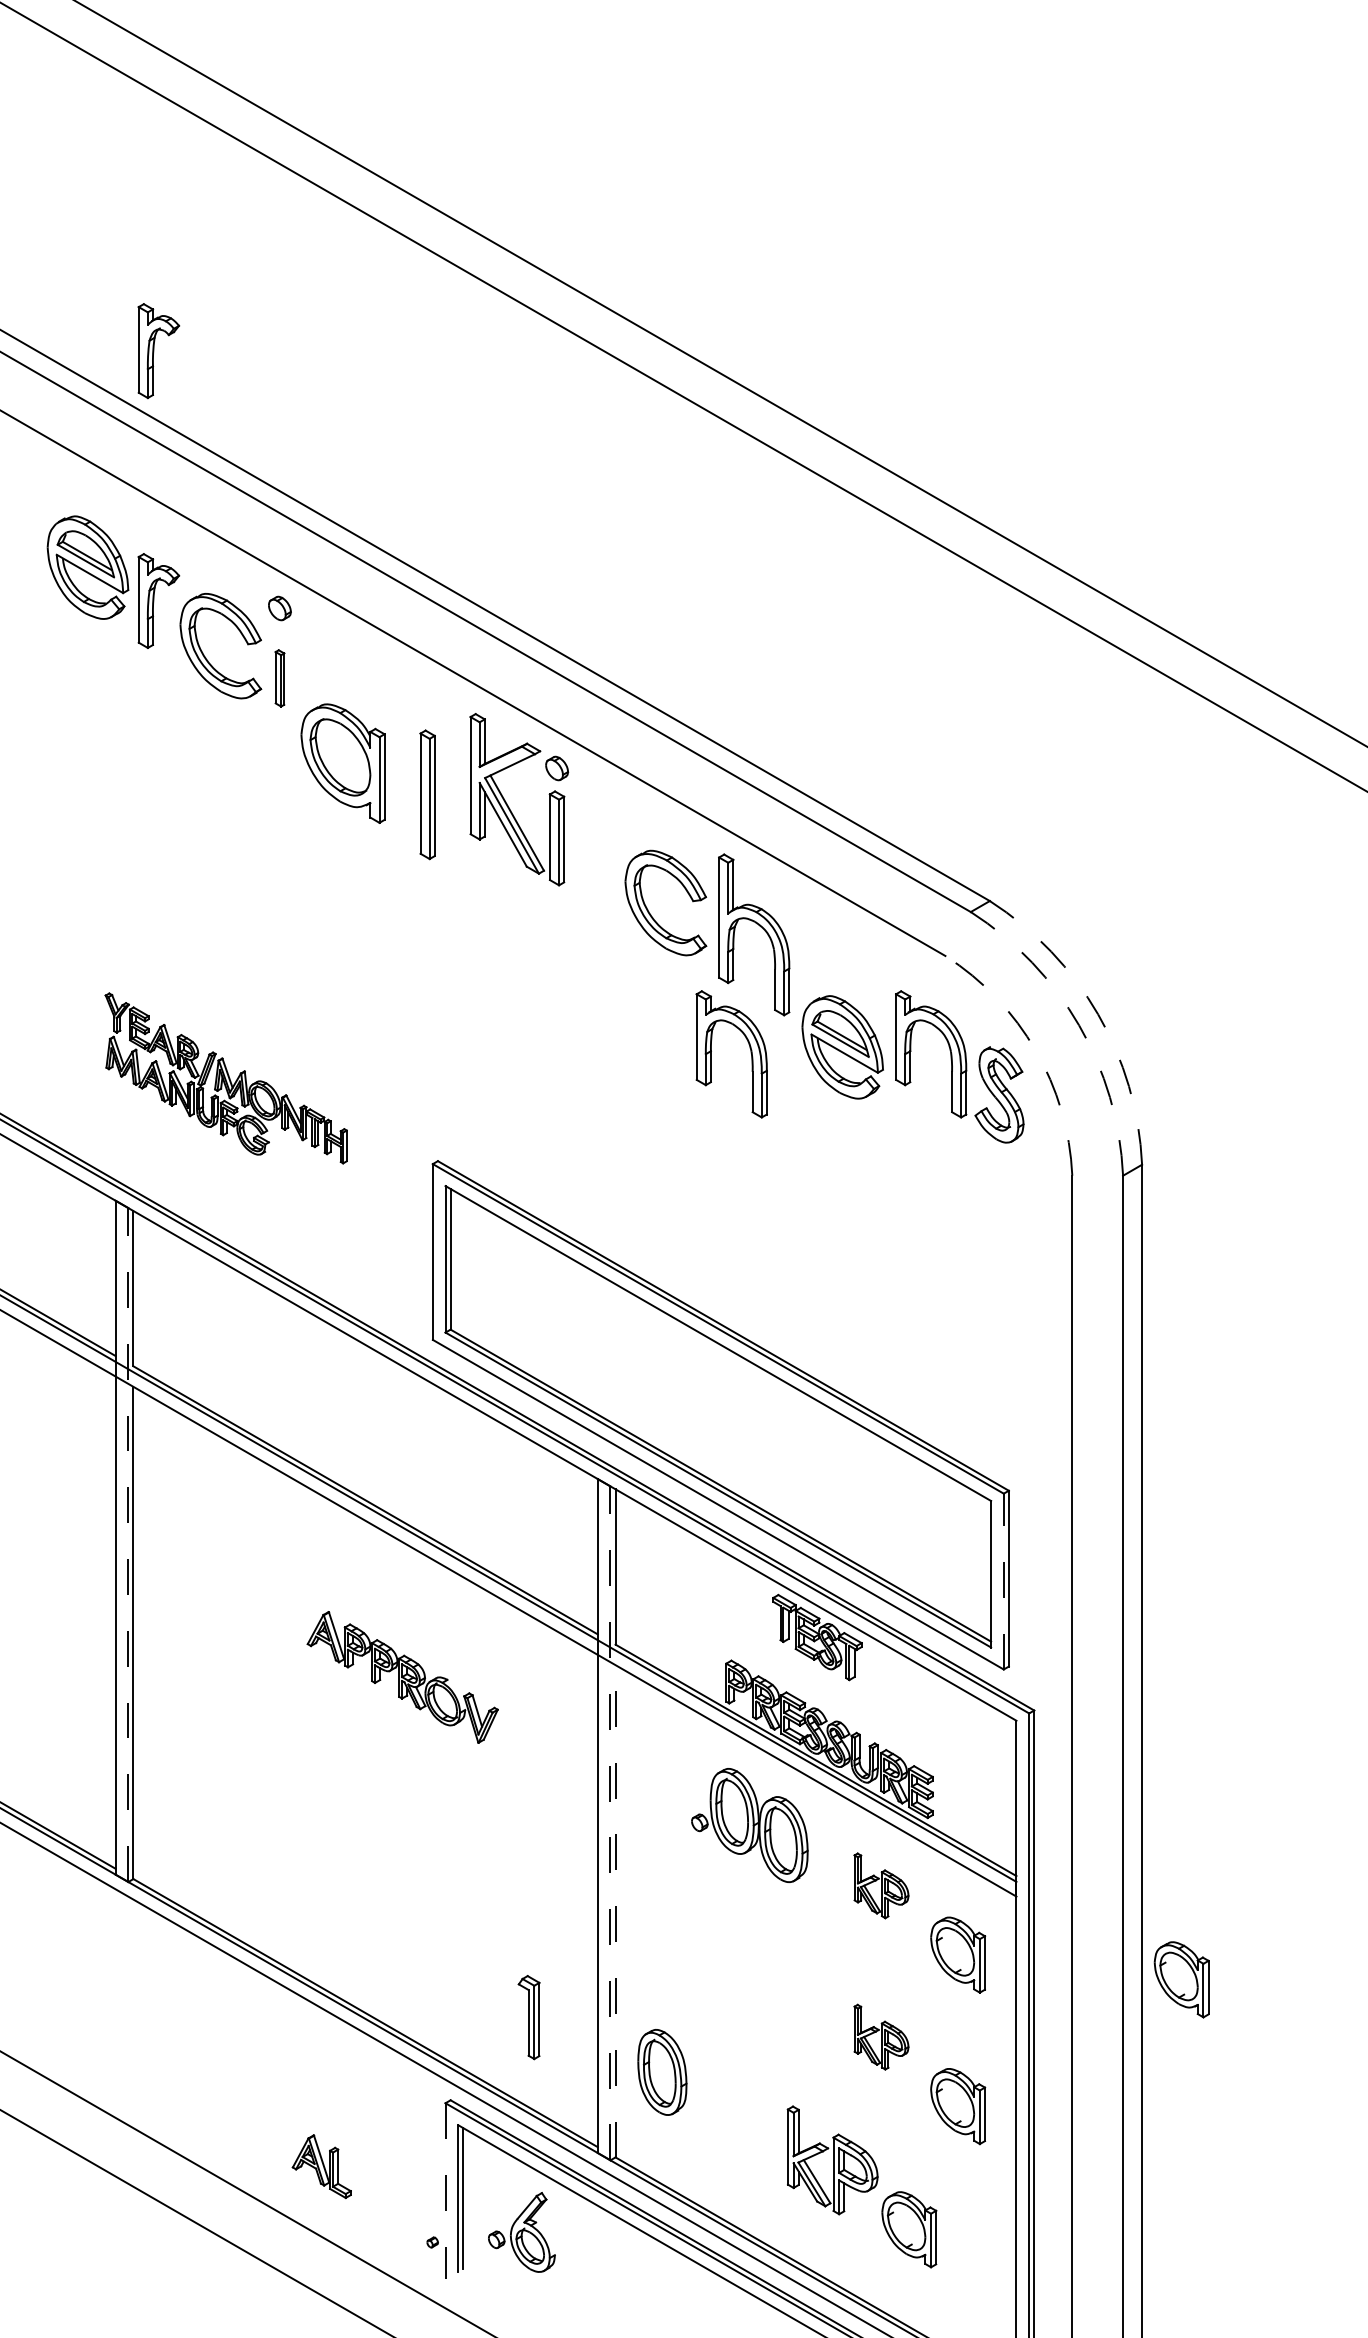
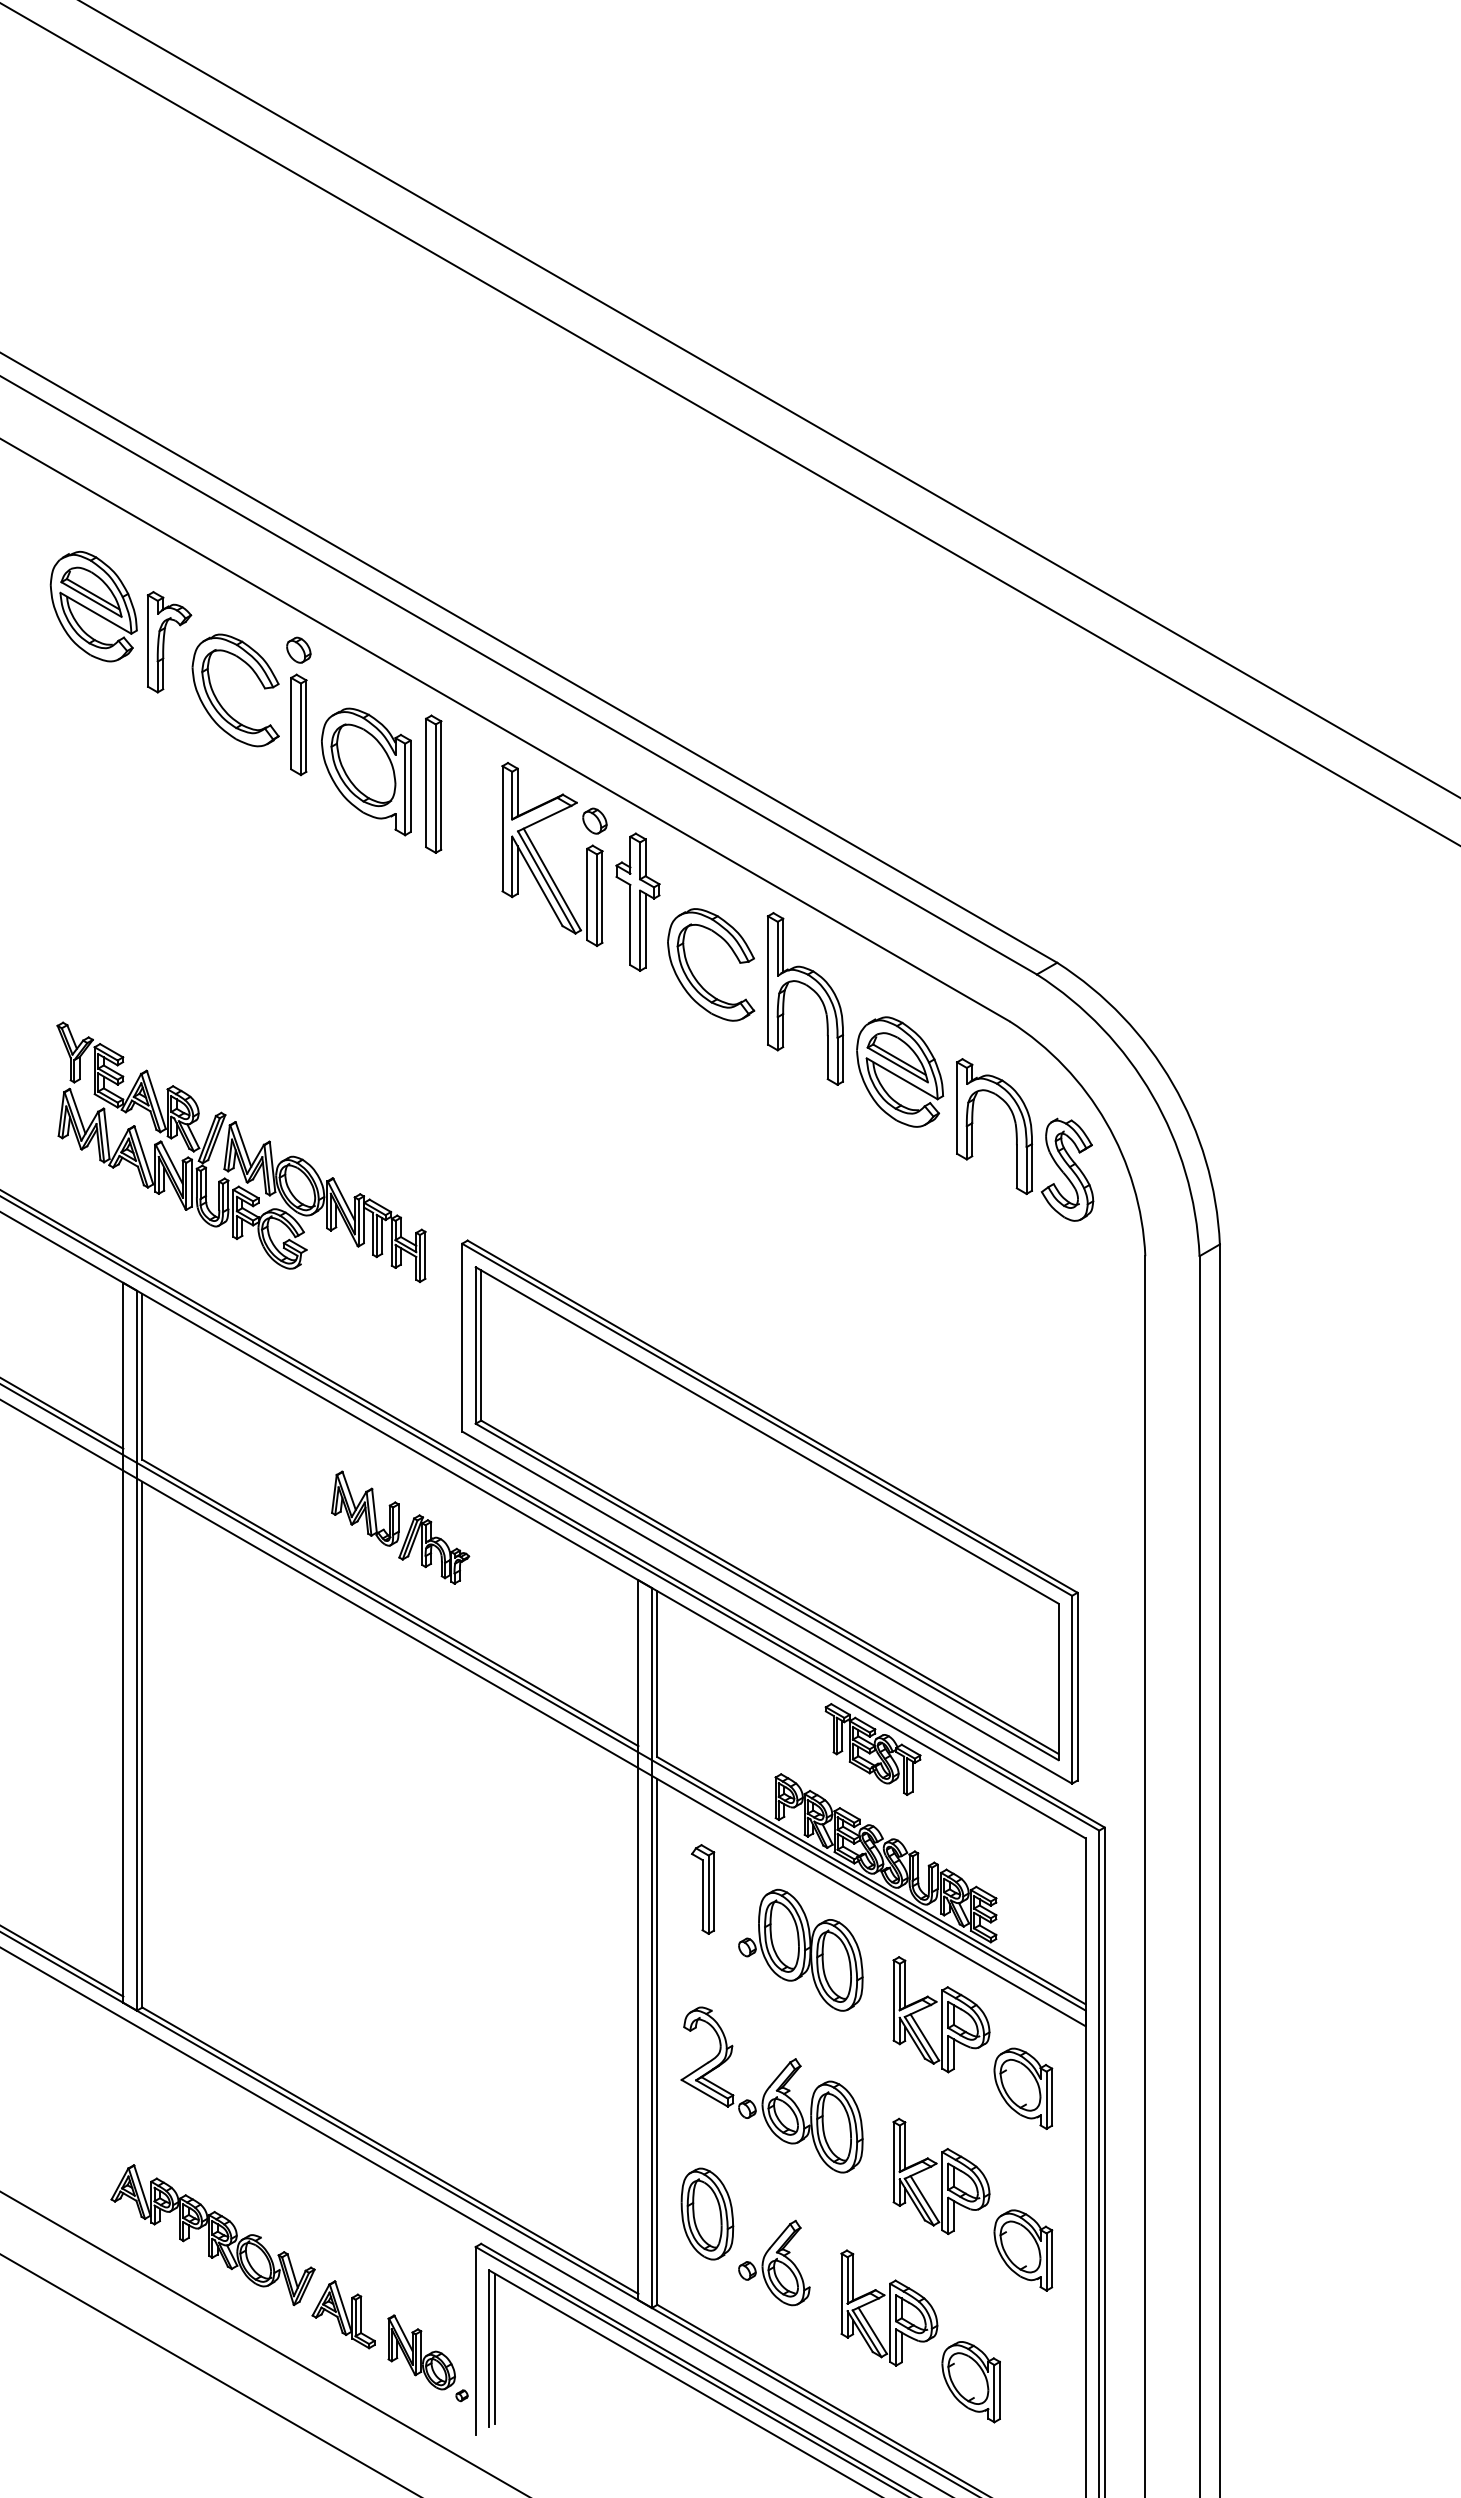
part: (158, 351) -> (169, 375), removed
part: (279, 678) -> (298, 724), size x1.67
part: (343, 763) -> (366, 771), moved
part: (427, 794) -> (433, 783), moved
part: (596, 843) -> (637, 901), added
arc: (1097, 1014) -> (1172, 1083), dashed -> solid
arc: (1079, 1025) -> (1152, 1095), dashed -> solid
part: (843, 1046) -> (900, 1071), moved
arc: (1035, 1050) -> (1106, 1122), dashed -> solid
part: (750, 1052) -> (801, 1124), removed
part: (226, 1077) -> (241, 1151), size x1.43
part: (375, 1429) -> (400, 1527), added
line: (127, 1544) -> (136, 1650), dashed -> solid
line: (1004, 1581) -> (1072, 1689), dashed -> solid
part: (402, 1677) -> (212, 2235), moved
line: (610, 1823) -> (651, 1948), dashed -> solid
part: (881, 1885) -> (941, 2014), size x1.67
line: (615, 1910) -> (657, 2041), dashed -> solid
part: (722, 1955) -> (771, 2089), added
part: (1181, 1980) -> (1261, 2115), removed
part: (529, 2017) -> (703, 1889), moved
part: (881, 2037) -> (941, 2176), size x1.67
line: (445, 2190) -> (475, 2340), dashed -> solid
part: (394, 2201) -> (421, 2352), added
part: (522, 2231) -> (774, 2262), moved

